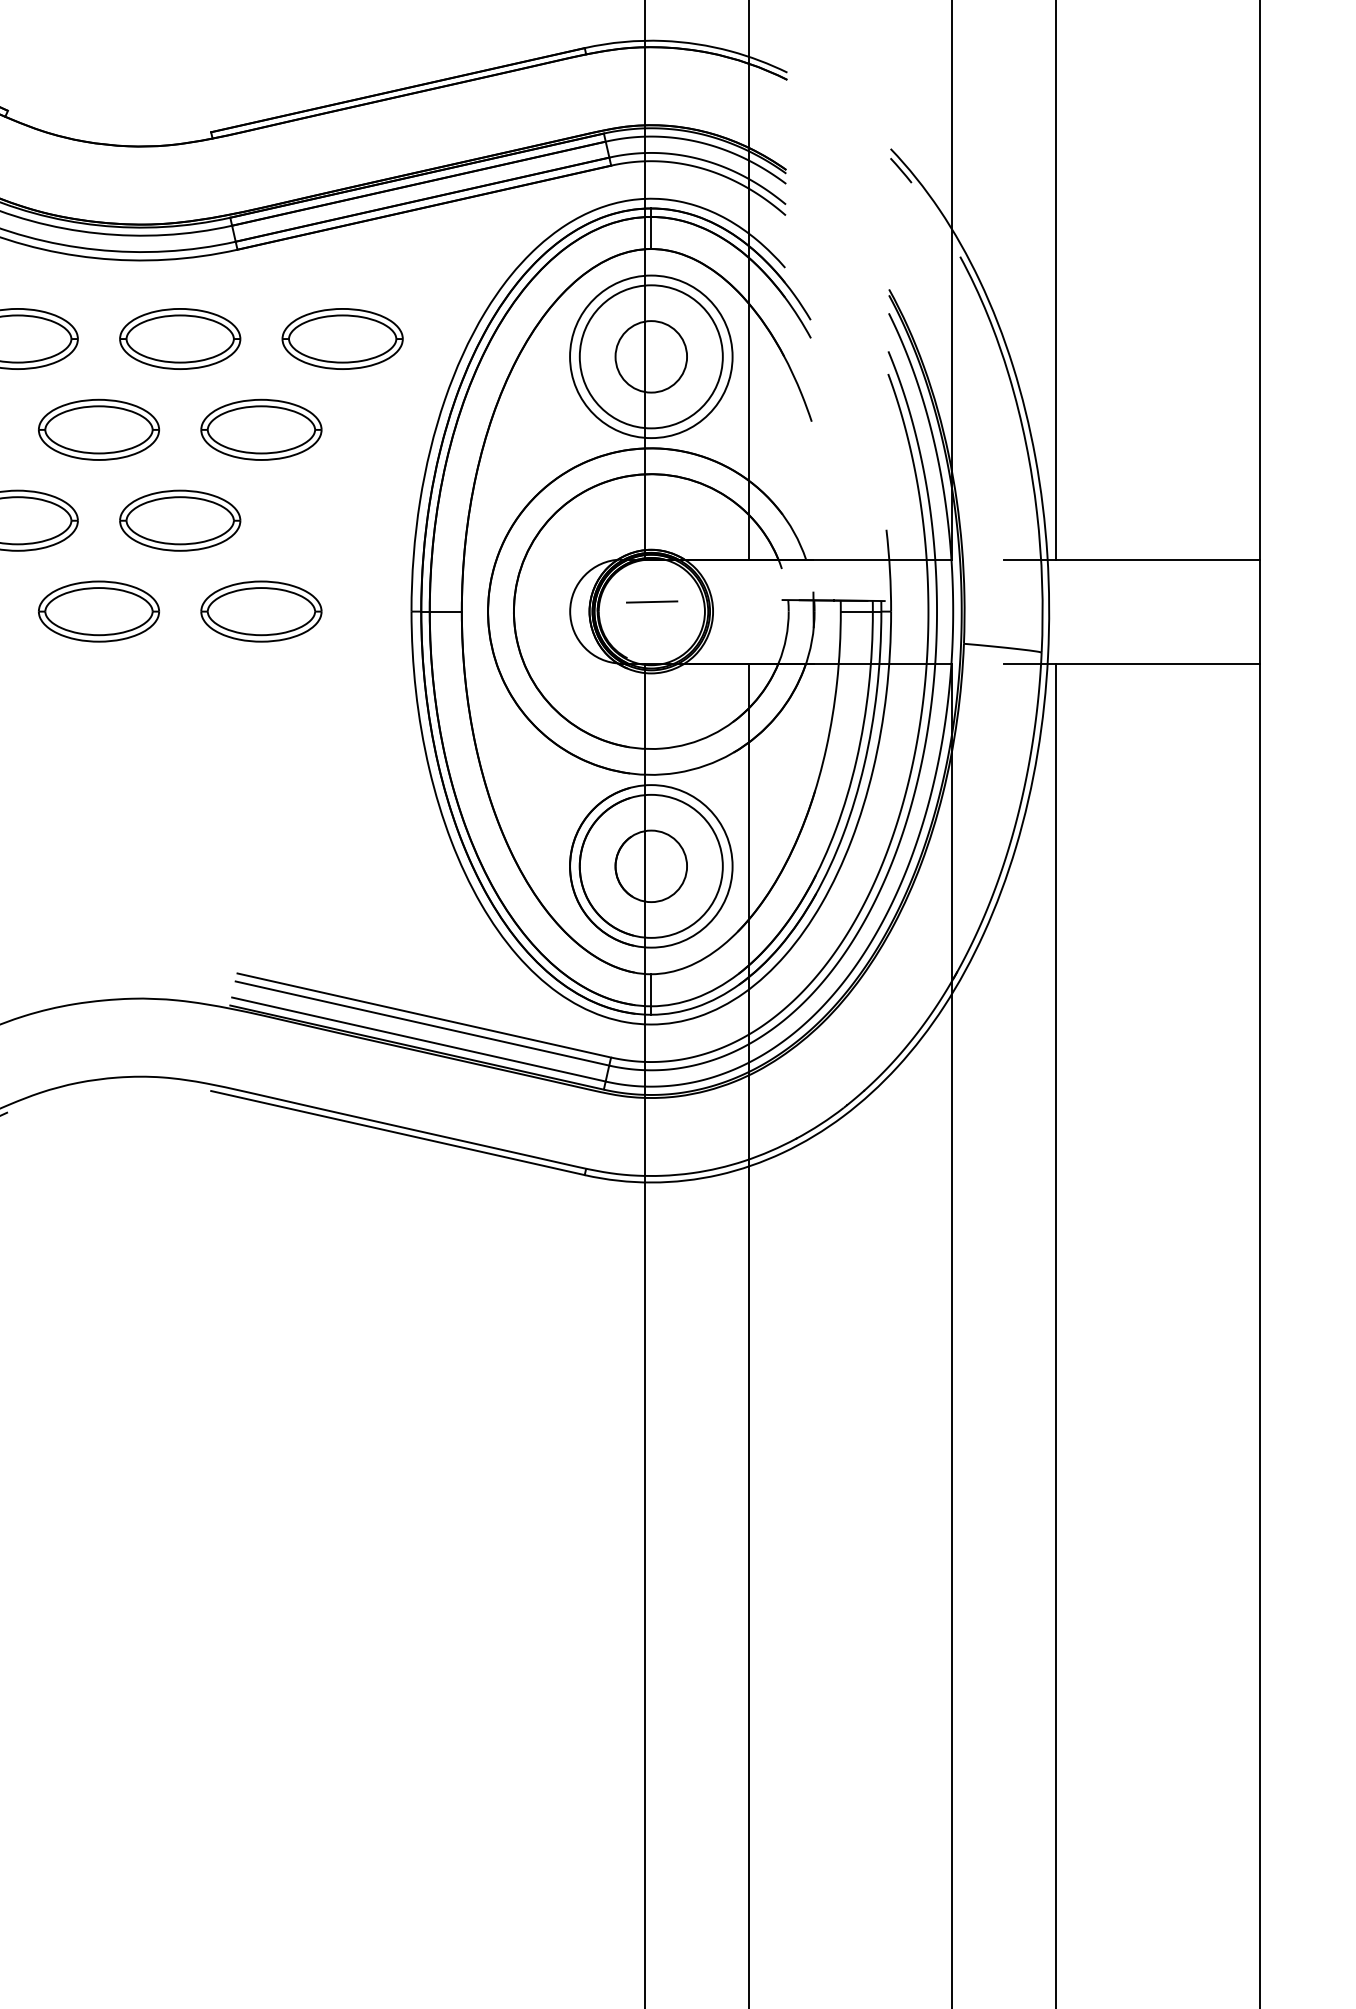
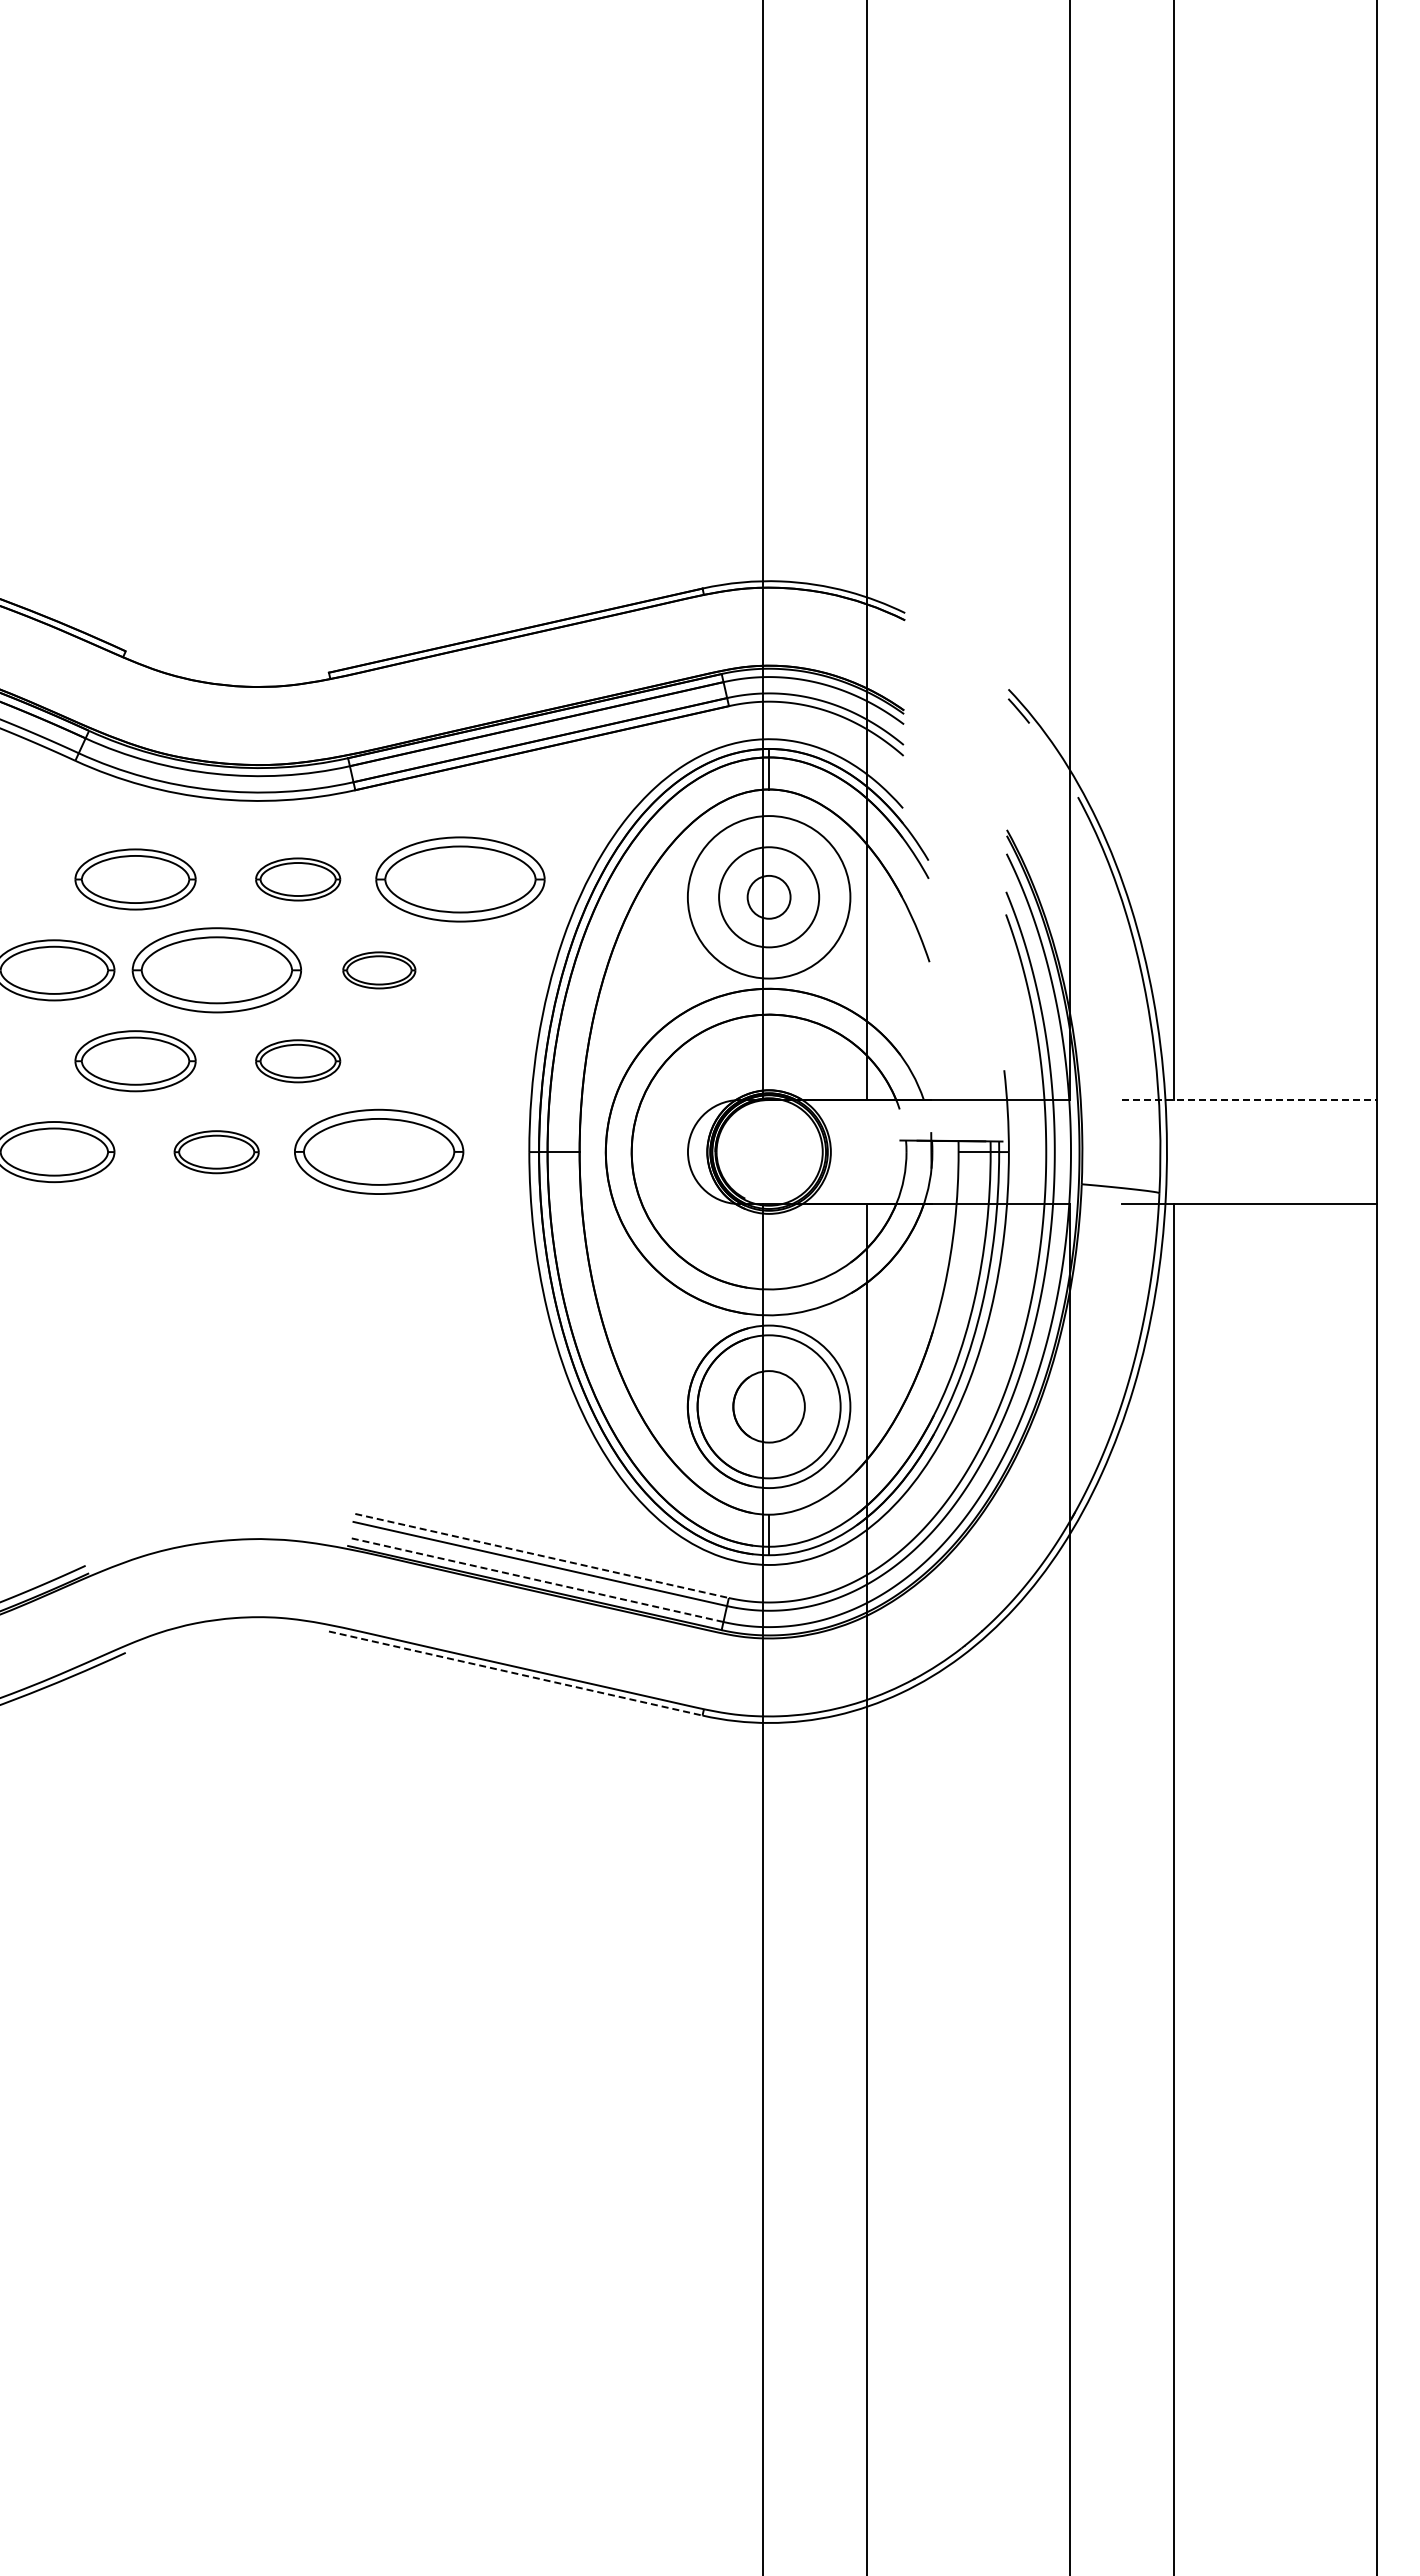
part: (180, 339) -> (298, 879), size x0.7
part: (342, 339) -> (460, 879), size x1.4
circle: (650, 356) -> (768, 896), size x0.7
circle: (650, 357) -> (768, 897), size x0.6
part: (98, 430) -> (216, 970), size x1.4
part: (261, 430) -> (379, 970), size x0.6
part: (180, 521) -> (298, 1061), size x0.7
line: (1131, 560) -> (1249, 1100), solid -> dashed
line: (651, 602) -> (769, 1142), removed
part: (98, 612) -> (216, 1152), size x0.7
part: (261, 612) -> (379, 1152), size x1.4
line: (424, 1016) -> (542, 1556), solid -> dashed
line: (418, 1039) -> (536, 1579), solid -> dashed
line: (398, 1133) -> (516, 1673), solid -> dashed

